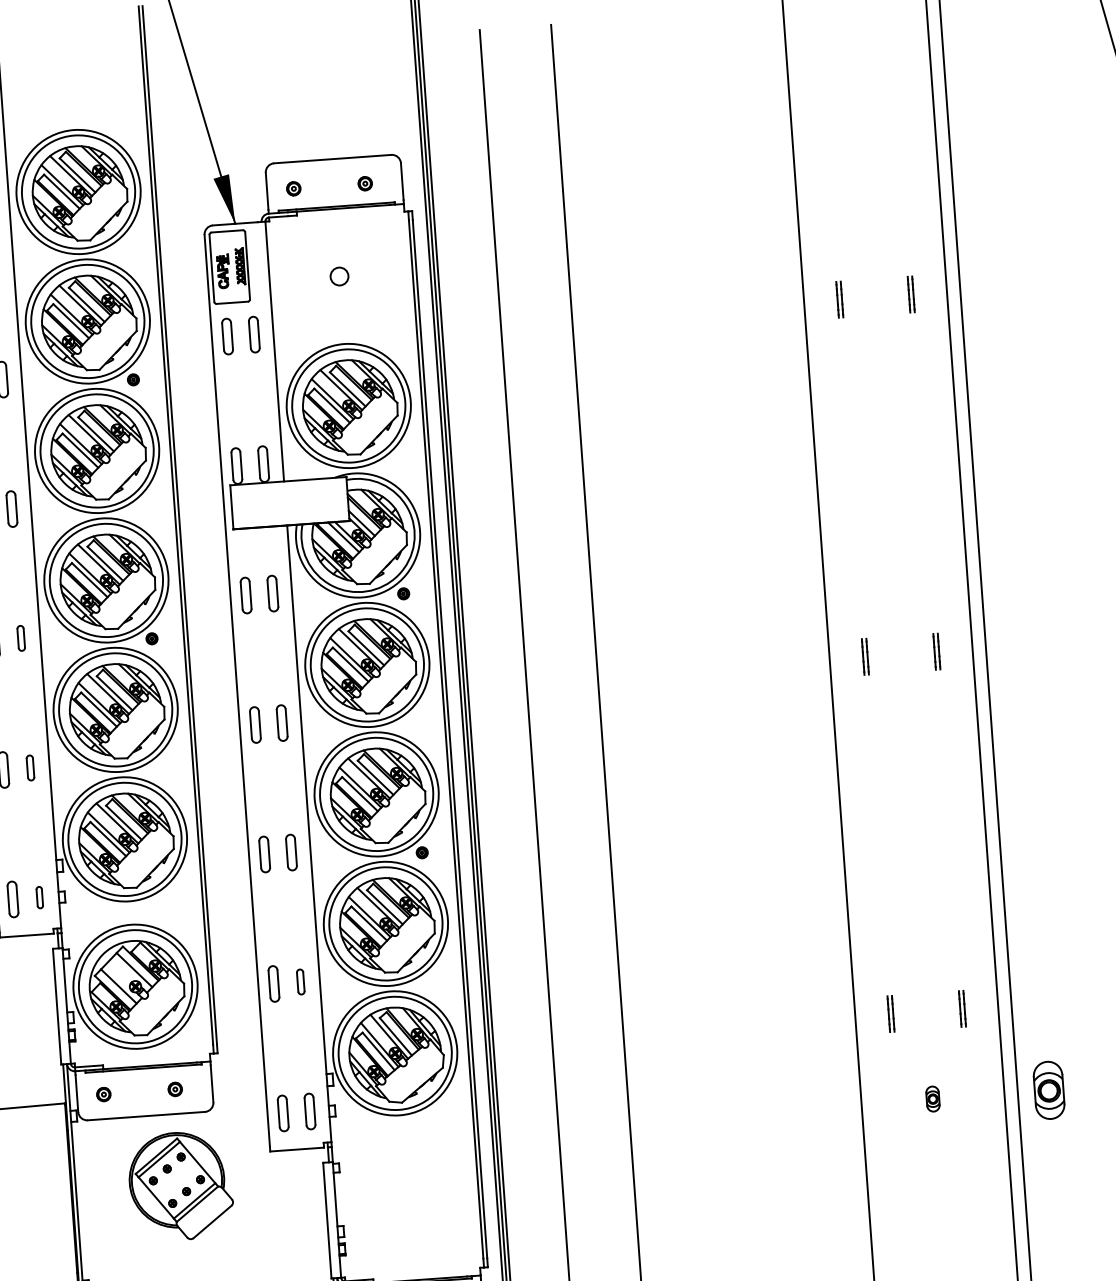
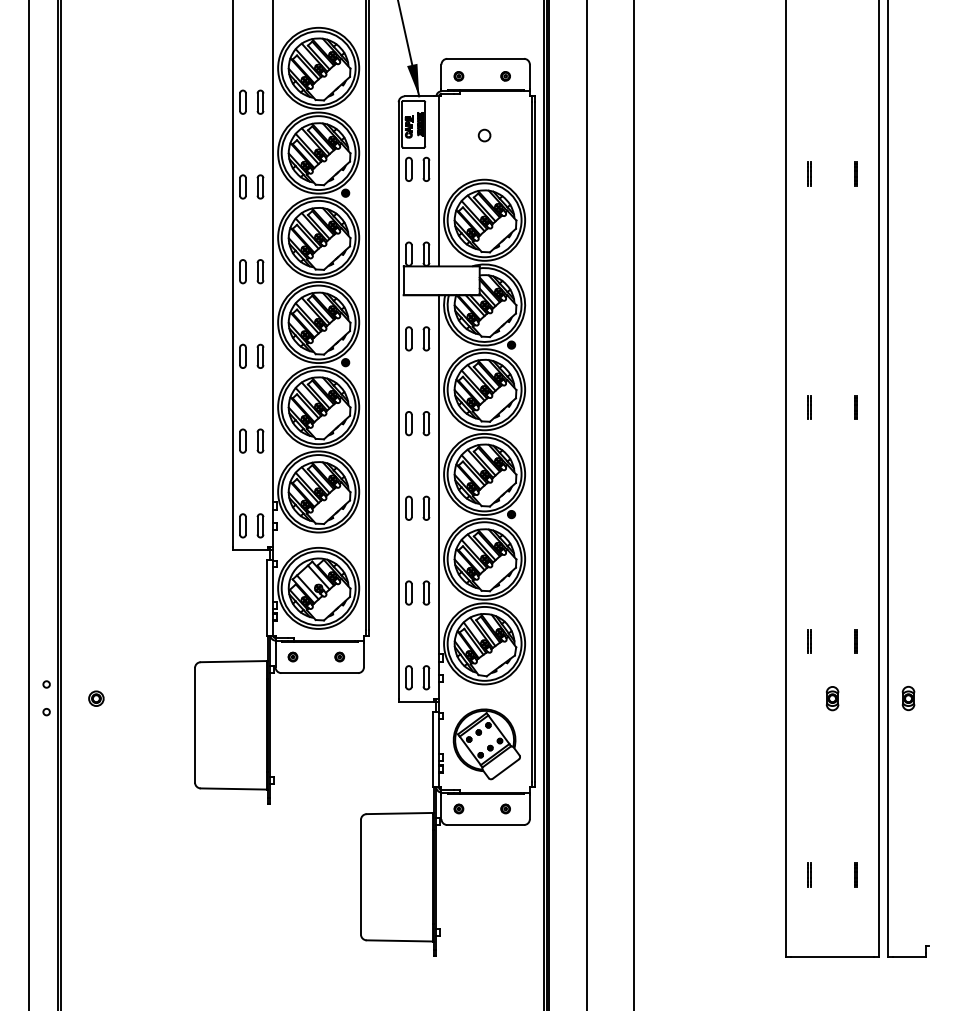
part: (21, 637) -> (260, 355), size x1.43
part: (30, 767) -> (260, 440), size x1.43
part: (39, 896) -> (260, 525), size x1.67
part: (300, 981) -> (426, 592), size x1.43
part: (1049, 1090) -> (908, 698), size x0.62
part: (932, 1098) -> (832, 698), size x1.43
part: (180, 1186) -> (486, 744), moved

